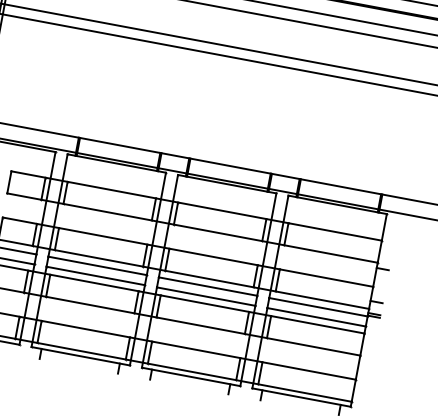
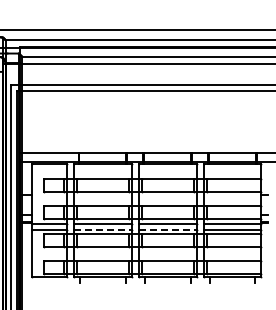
line: (95, 275) -> (102, 229), solid -> dashed
line: (205, 296) -> (167, 229), solid -> dashed

